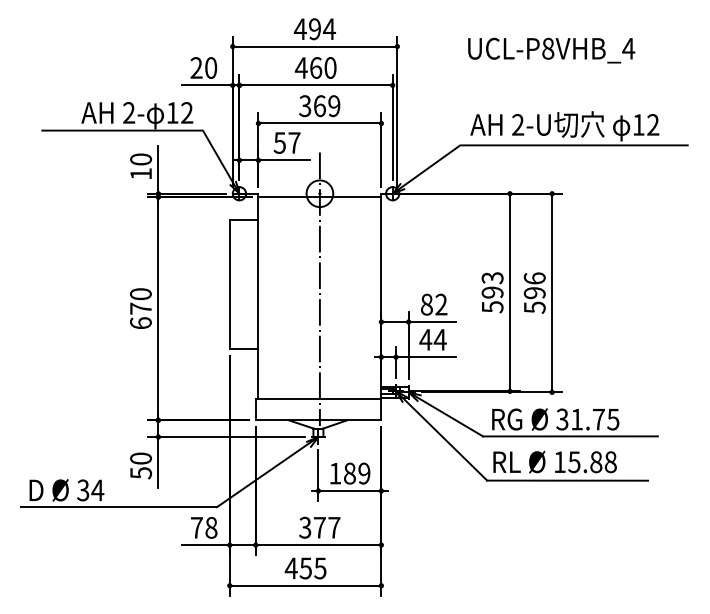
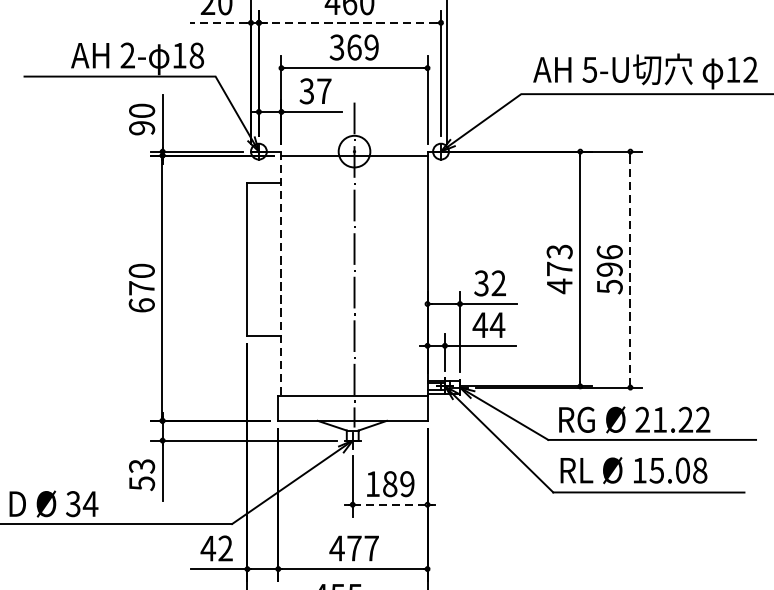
line: (205, 85) -> (218, 23), solid -> dashed
line: (315, 85) -> (349, 23), solid -> dashed
text: (187, 112) -> (197, 55), 12 -> 18
text: (517, 124) -> (589, 69), 2-U -> 5-U
text: (279, 142) -> (306, 90), 57 -> 37
text: (141, 173) -> (142, 127), 10 -> 90
line: (552, 293) -> (630, 270), solid -> dashed
line: (258, 296) -> (281, 273), solid -> dashed
text: (492, 299) -> (559, 277), 593 -> 473
text: (426, 304) -> (481, 283), 82 -> 32
text: (587, 419) -> (672, 419), 31.75 -> 21.22
text: (140, 458) -> (141, 466), 50 -> 53
text: (596, 461) -> (683, 469), 15.88 -> 15.08
line: (350, 490) -> (390, 504), solid -> dashed
text: (203, 527) -> (216, 548), 78 -> 42
text: (304, 527) -> (336, 548), 377 -> 477

